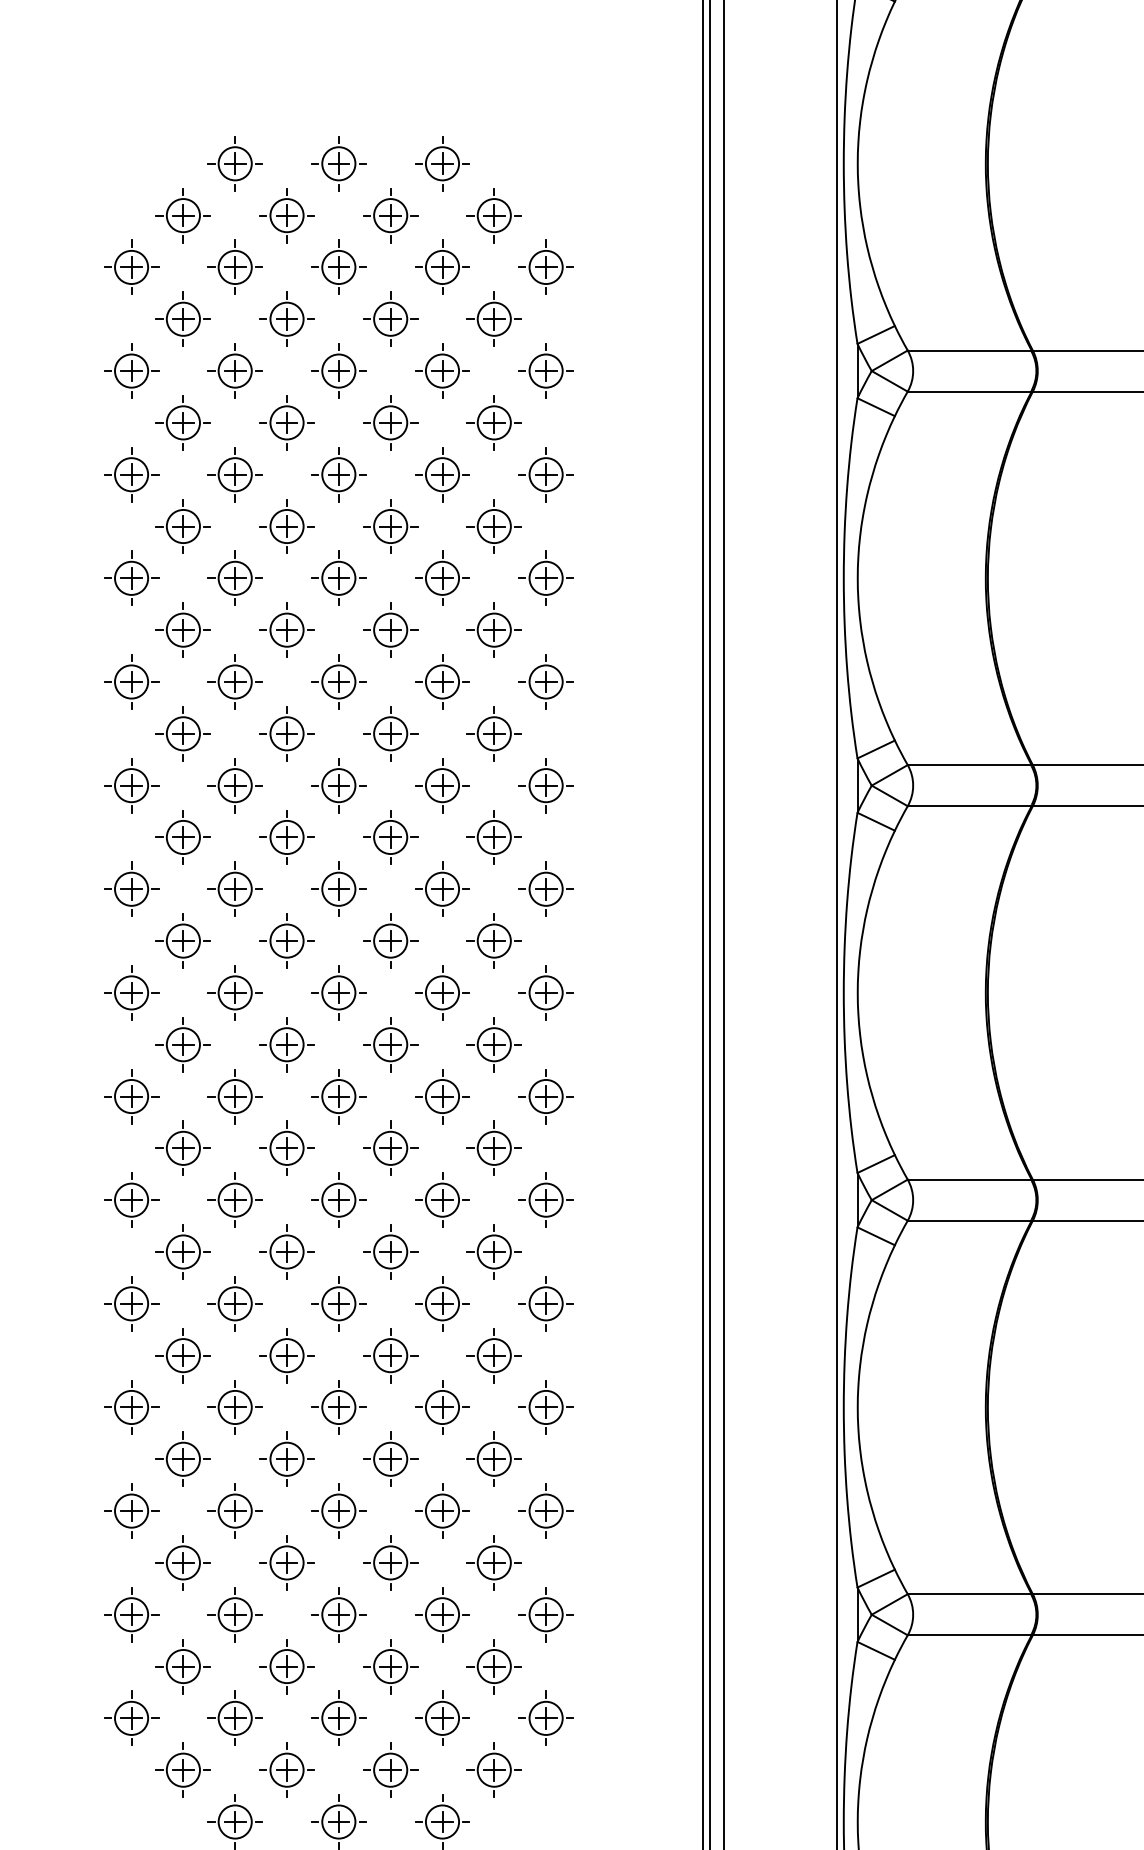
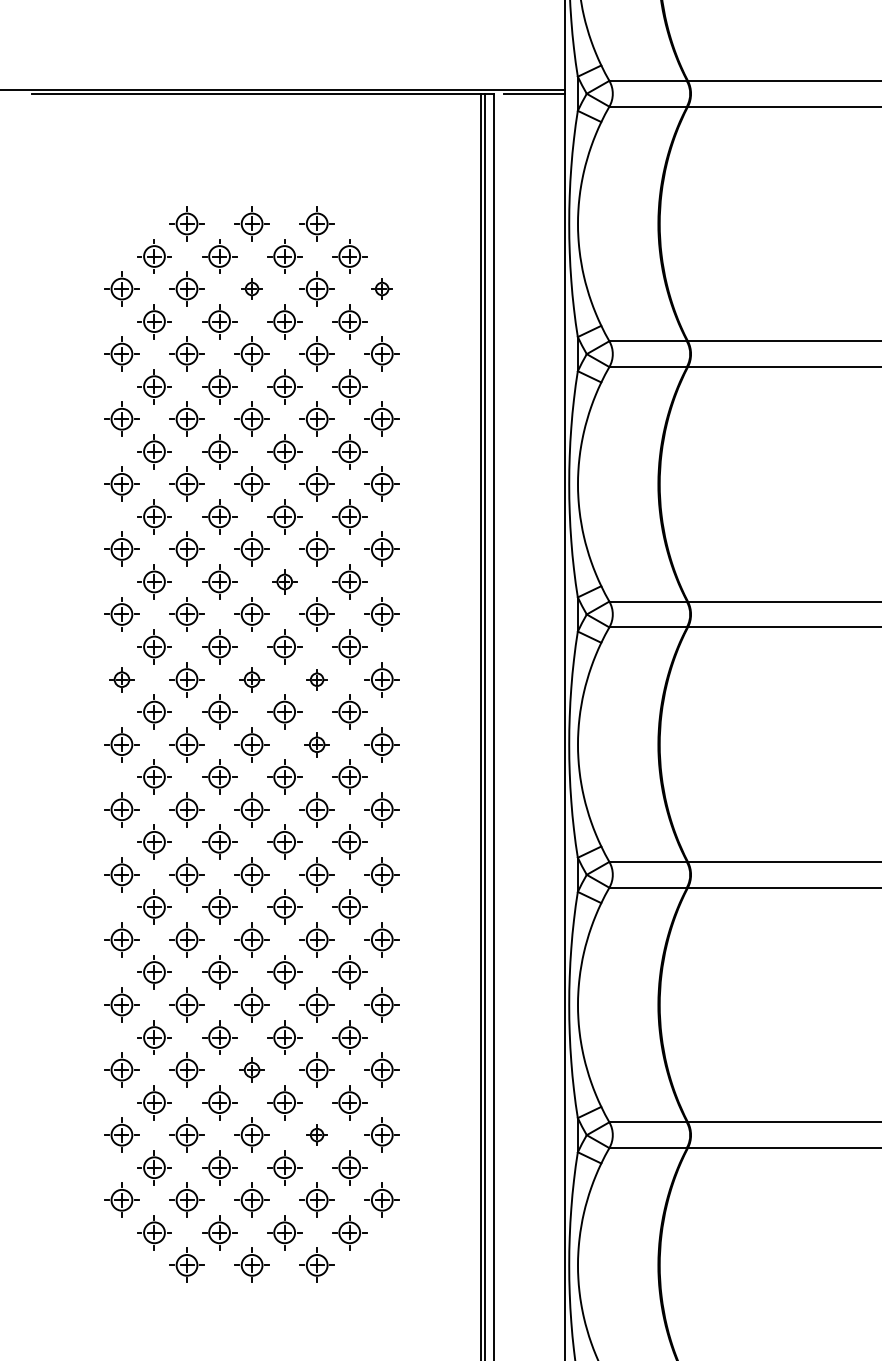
part: (337, 266) -> (251, 288), size x0.6
part: (544, 266) -> (381, 288), size x0.6
part: (390, 733) -> (284, 581), size x0.7
part: (130, 889) -> (121, 679), size x0.7
part: (337, 889) -> (251, 679), size x0.7
part: (441, 889) -> (316, 679), size x0.6
part: (441, 992) -> (316, 744), size x0.7
part: (337, 1510) -> (251, 1069), size x0.7
part: (441, 1613) -> (316, 1134), size x0.6

